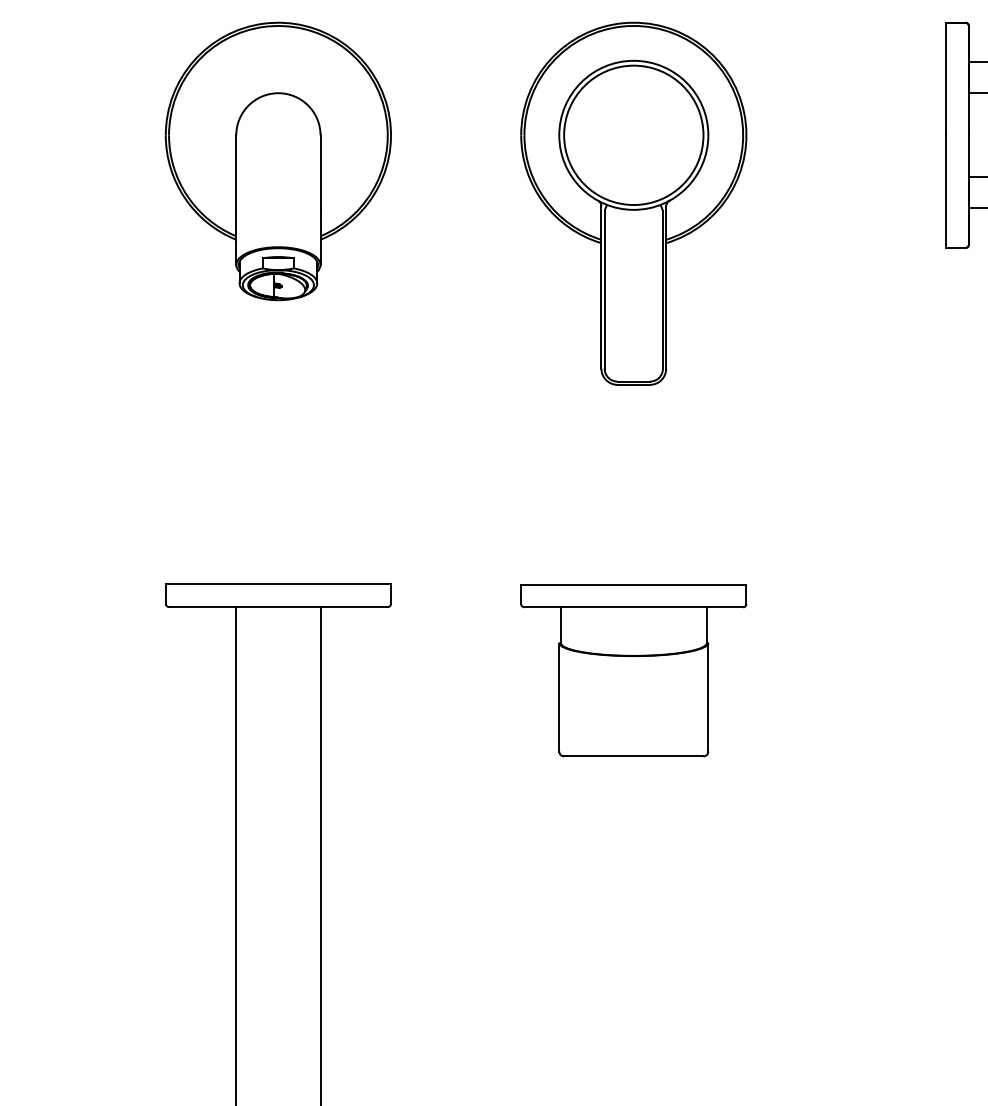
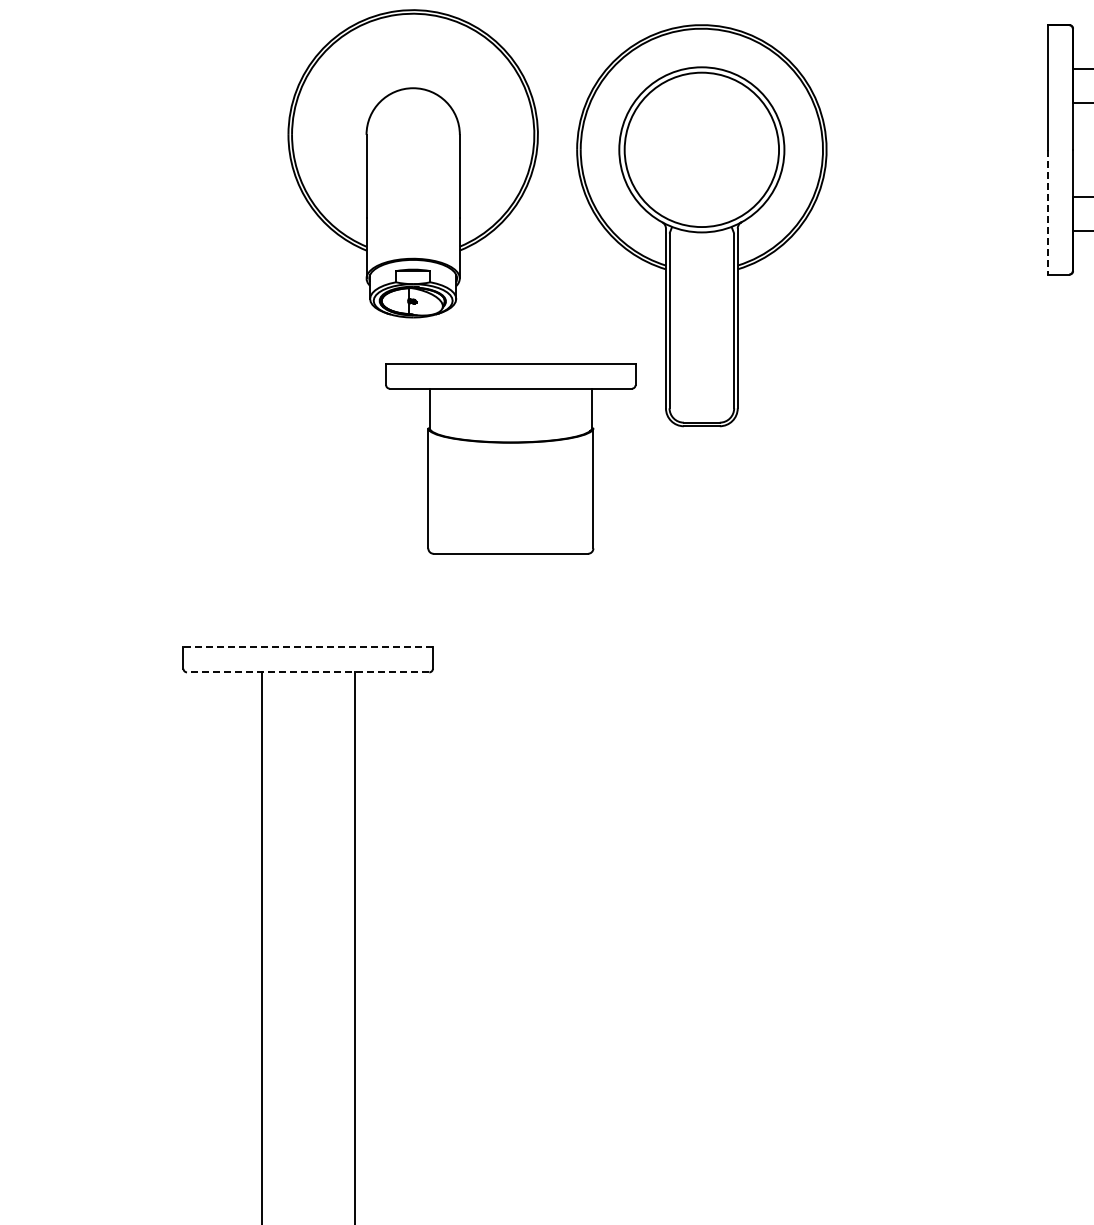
part: (277, 161) -> (412, 163), moved
line: (945, 191) -> (1047, 212), solid -> dashed
line: (278, 584) -> (308, 647), solid -> dashed
line: (277, 607) -> (307, 672), solid -> dashed
part: (633, 670) -> (510, 458), moved

